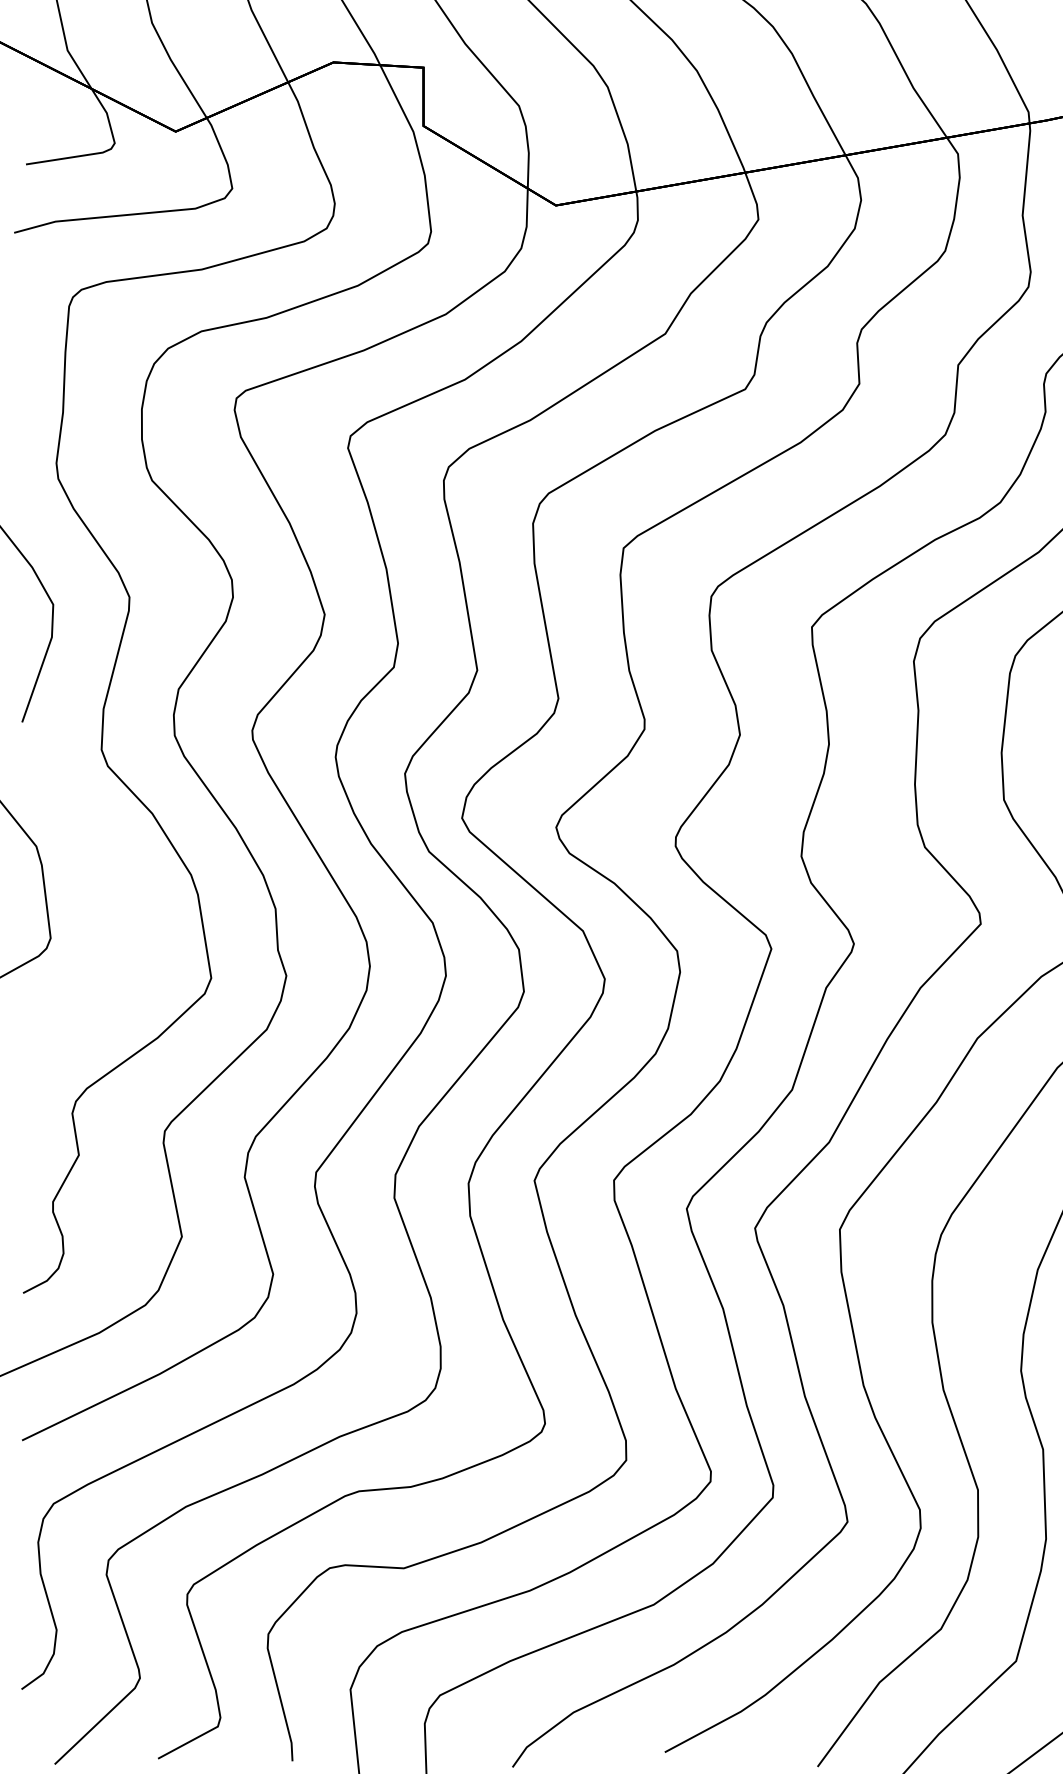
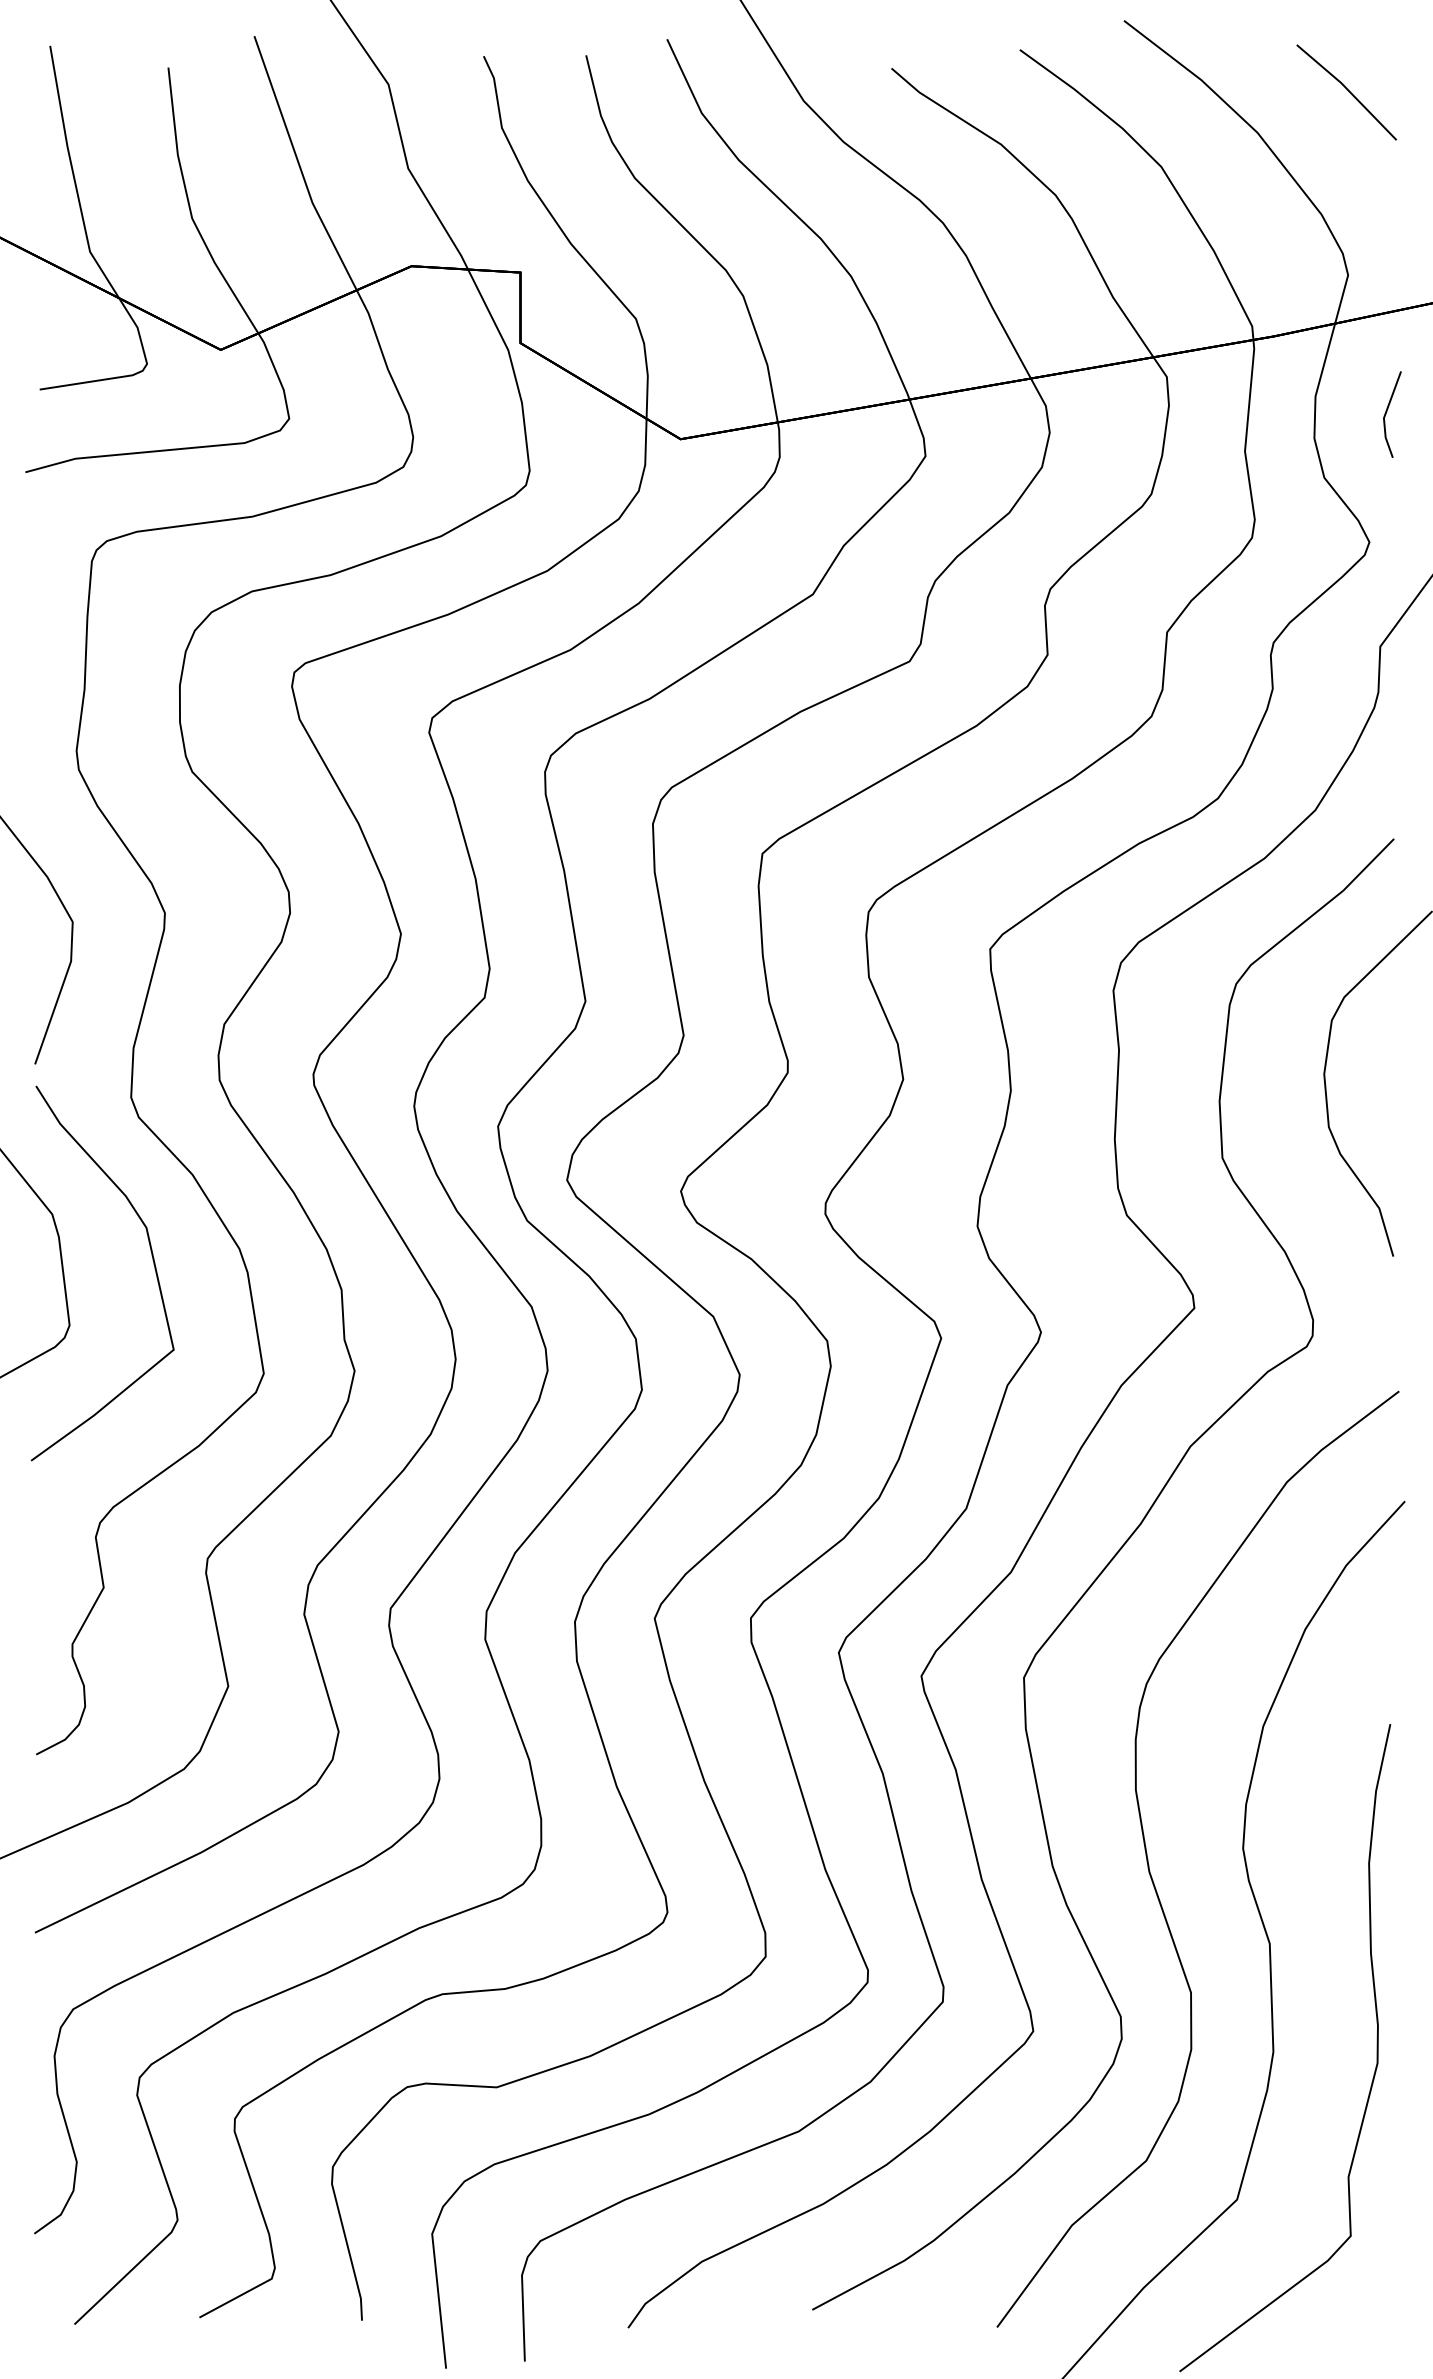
curve: (119, 884) -> (152, 1260), added

